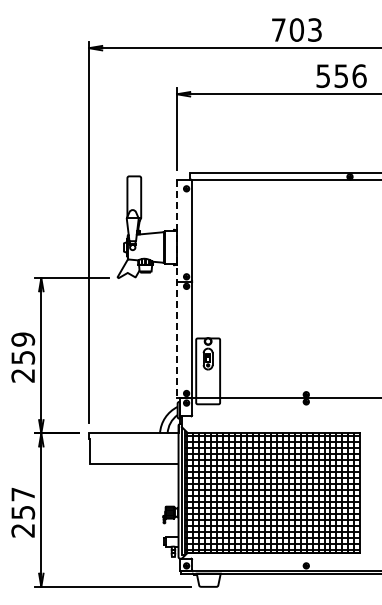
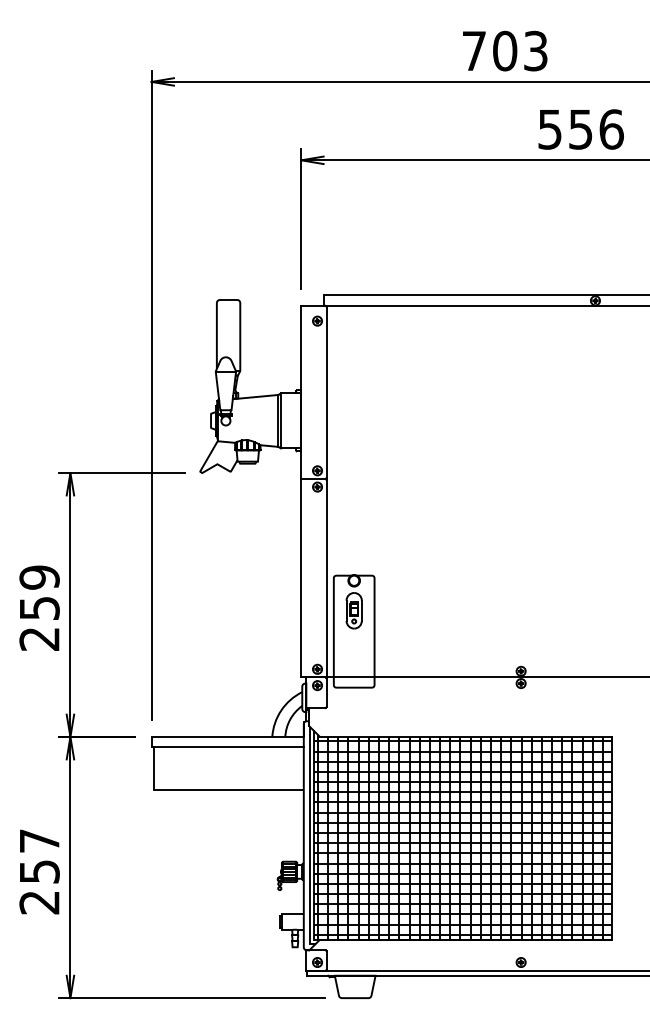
line: (177, 289) -> (302, 492), dashed -> solid
line: (133, 439) -> (227, 747), added

